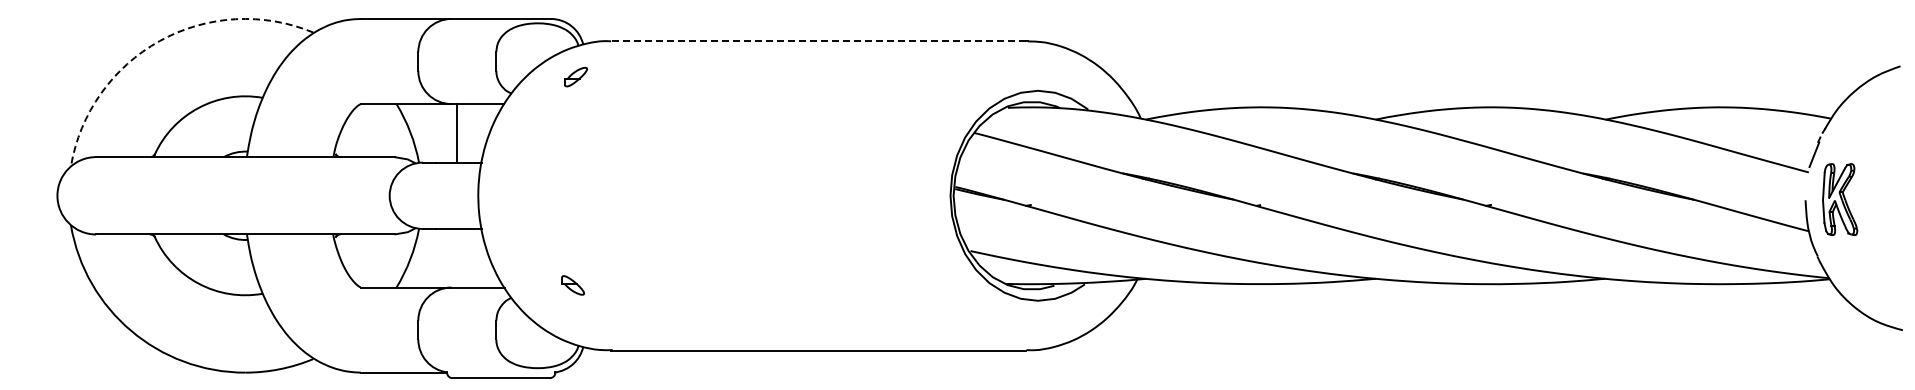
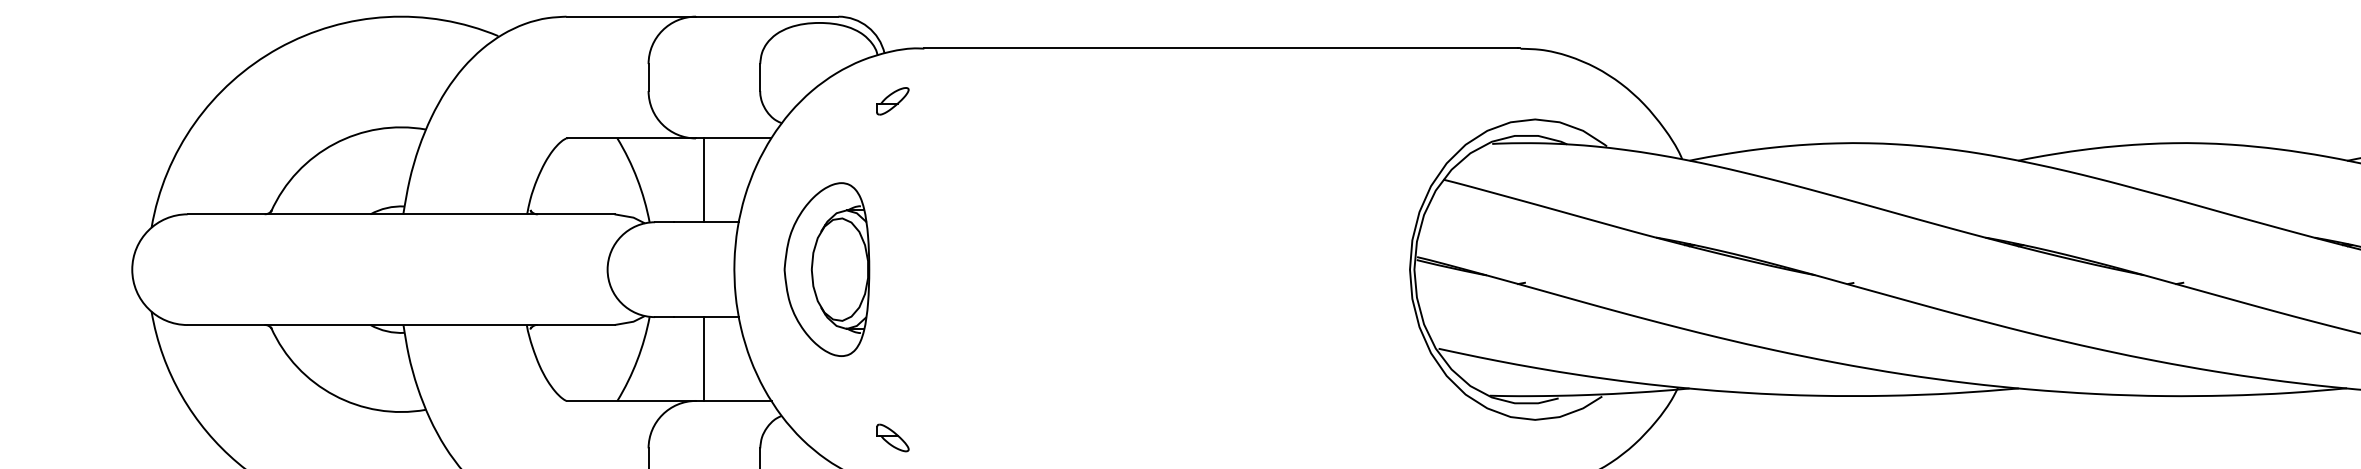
arc: (159, 41) -> (278, 48), dashed -> solid
line: (817, 41) -> (1219, 48), dashed -> solid
part: (575, 76) -> (892, 100), moved
part: (542, 195) -> (826, 269), added
line: (457, 257) -> (704, 357), added
part: (573, 285) -> (893, 438), moved

